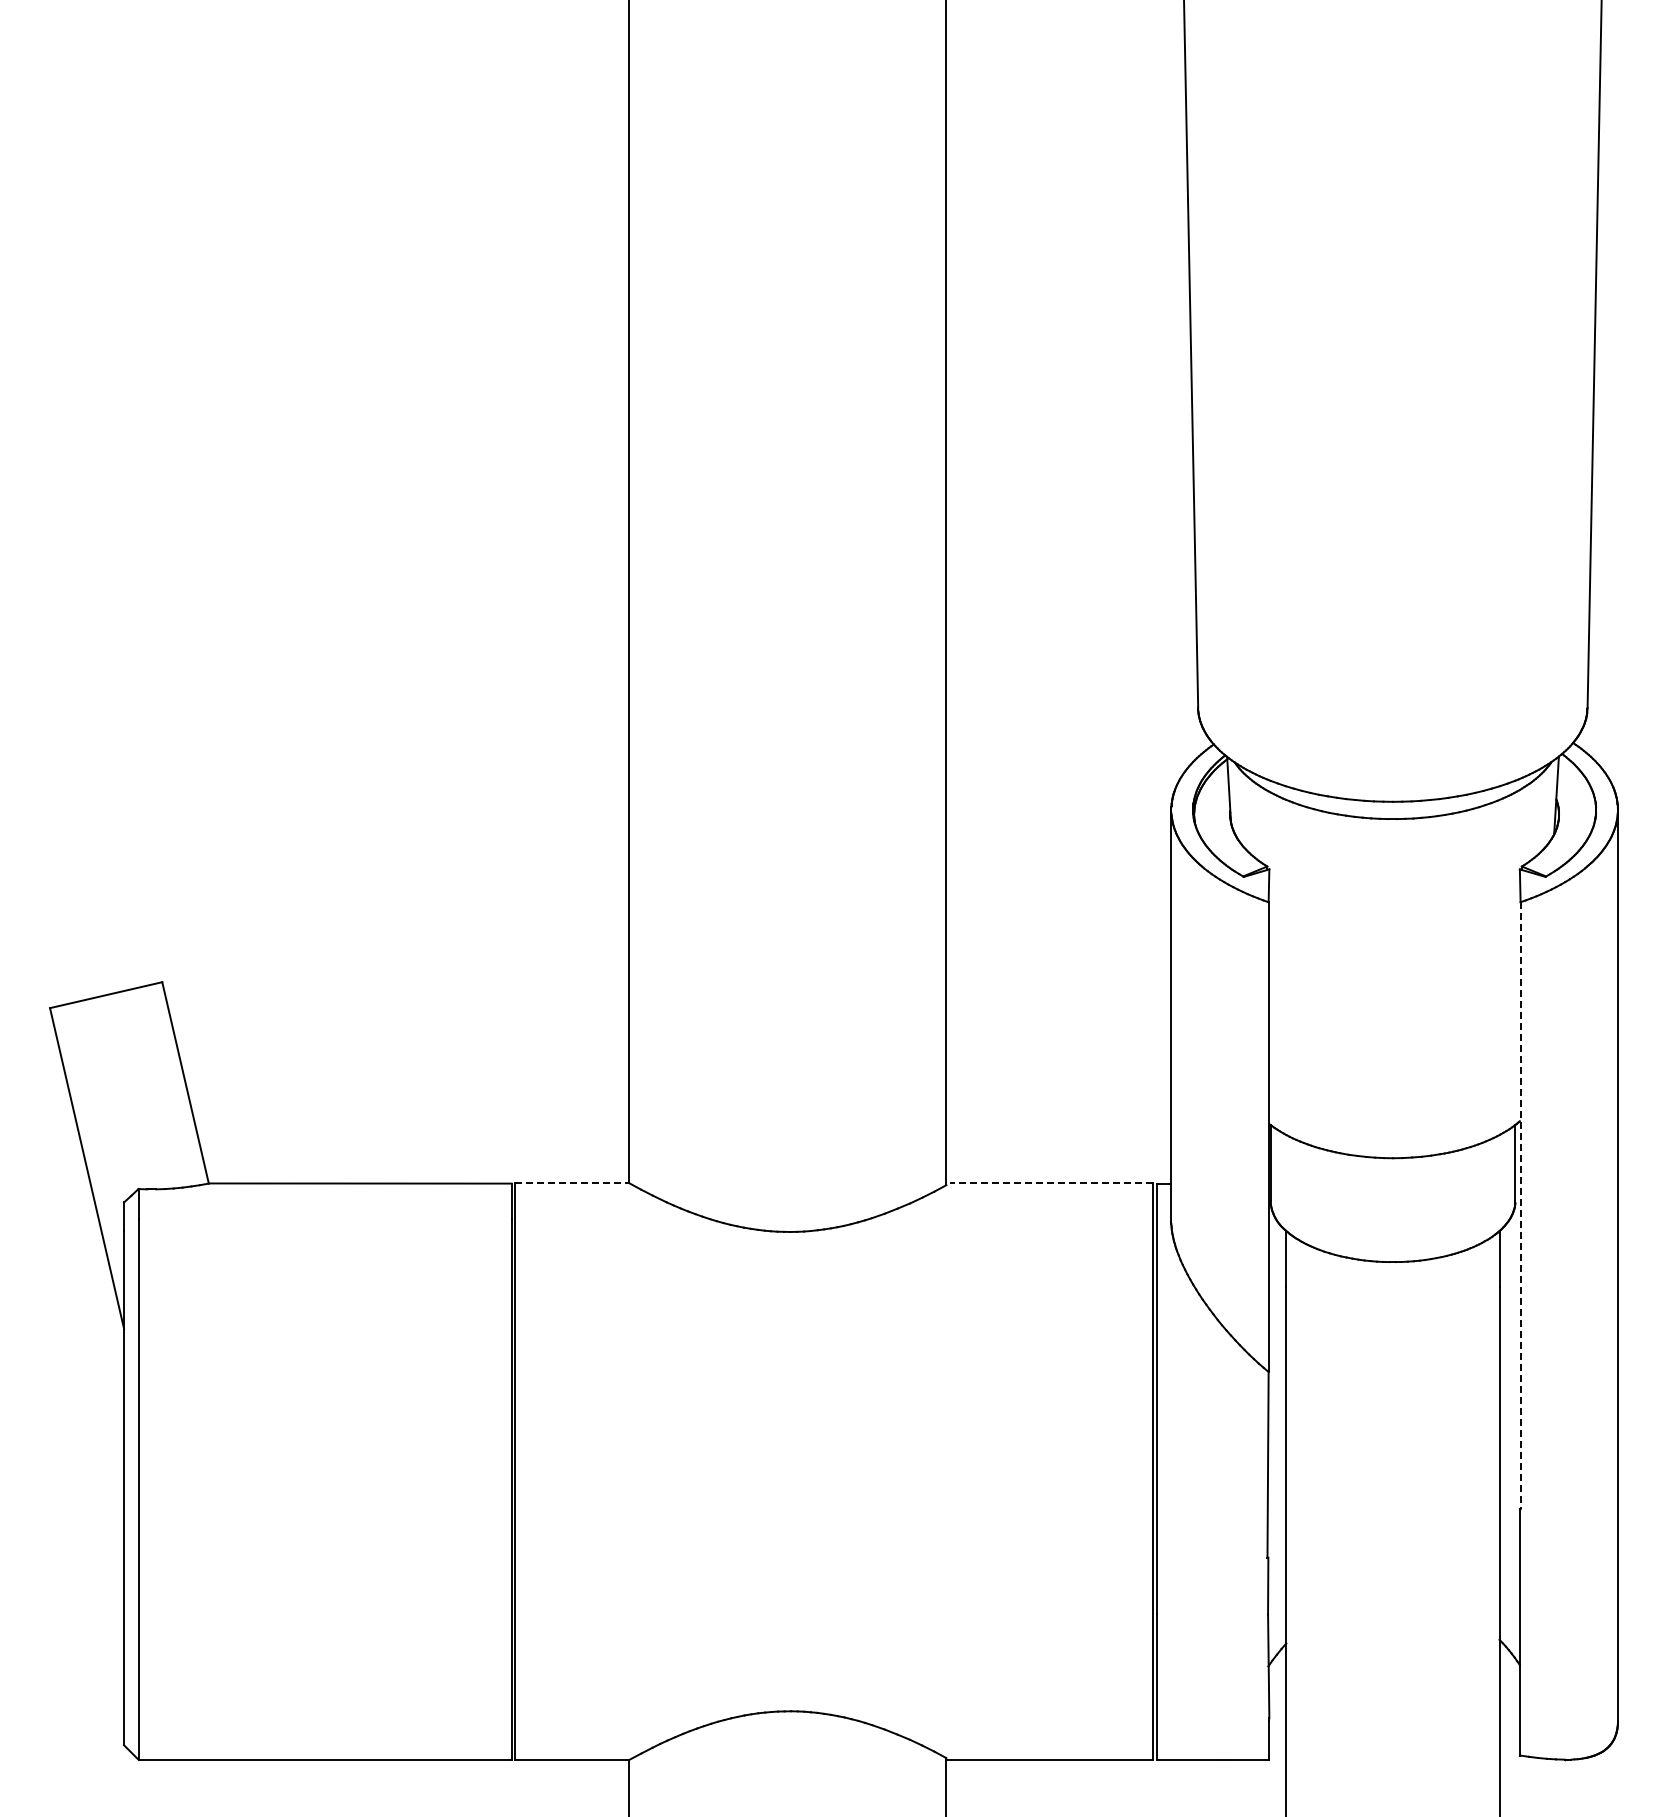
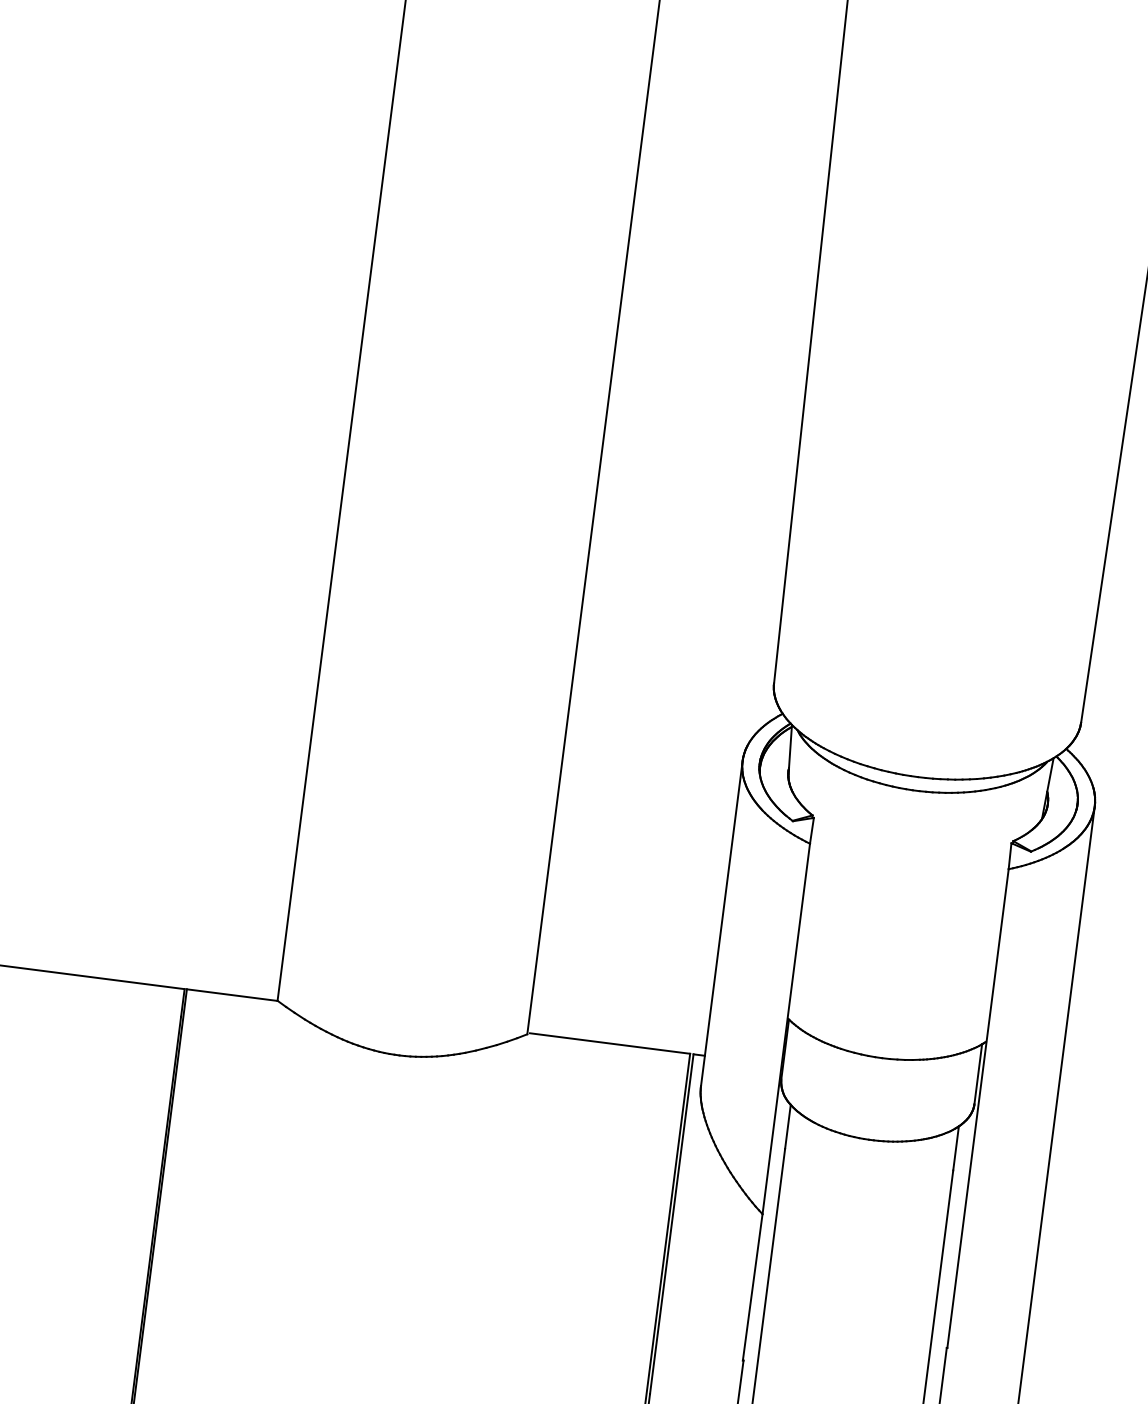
line: (572, 1183) -> (232, 995), dashed -> solid
line: (1051, 1183) -> (610, 1043), dashed -> solid
line: (1520, 1205) -> (977, 1108), dashed -> solid

